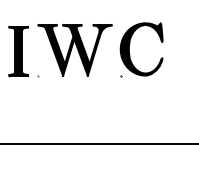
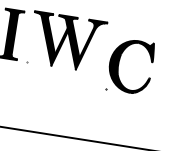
part: (129, 49) -> (118, 64), moved

